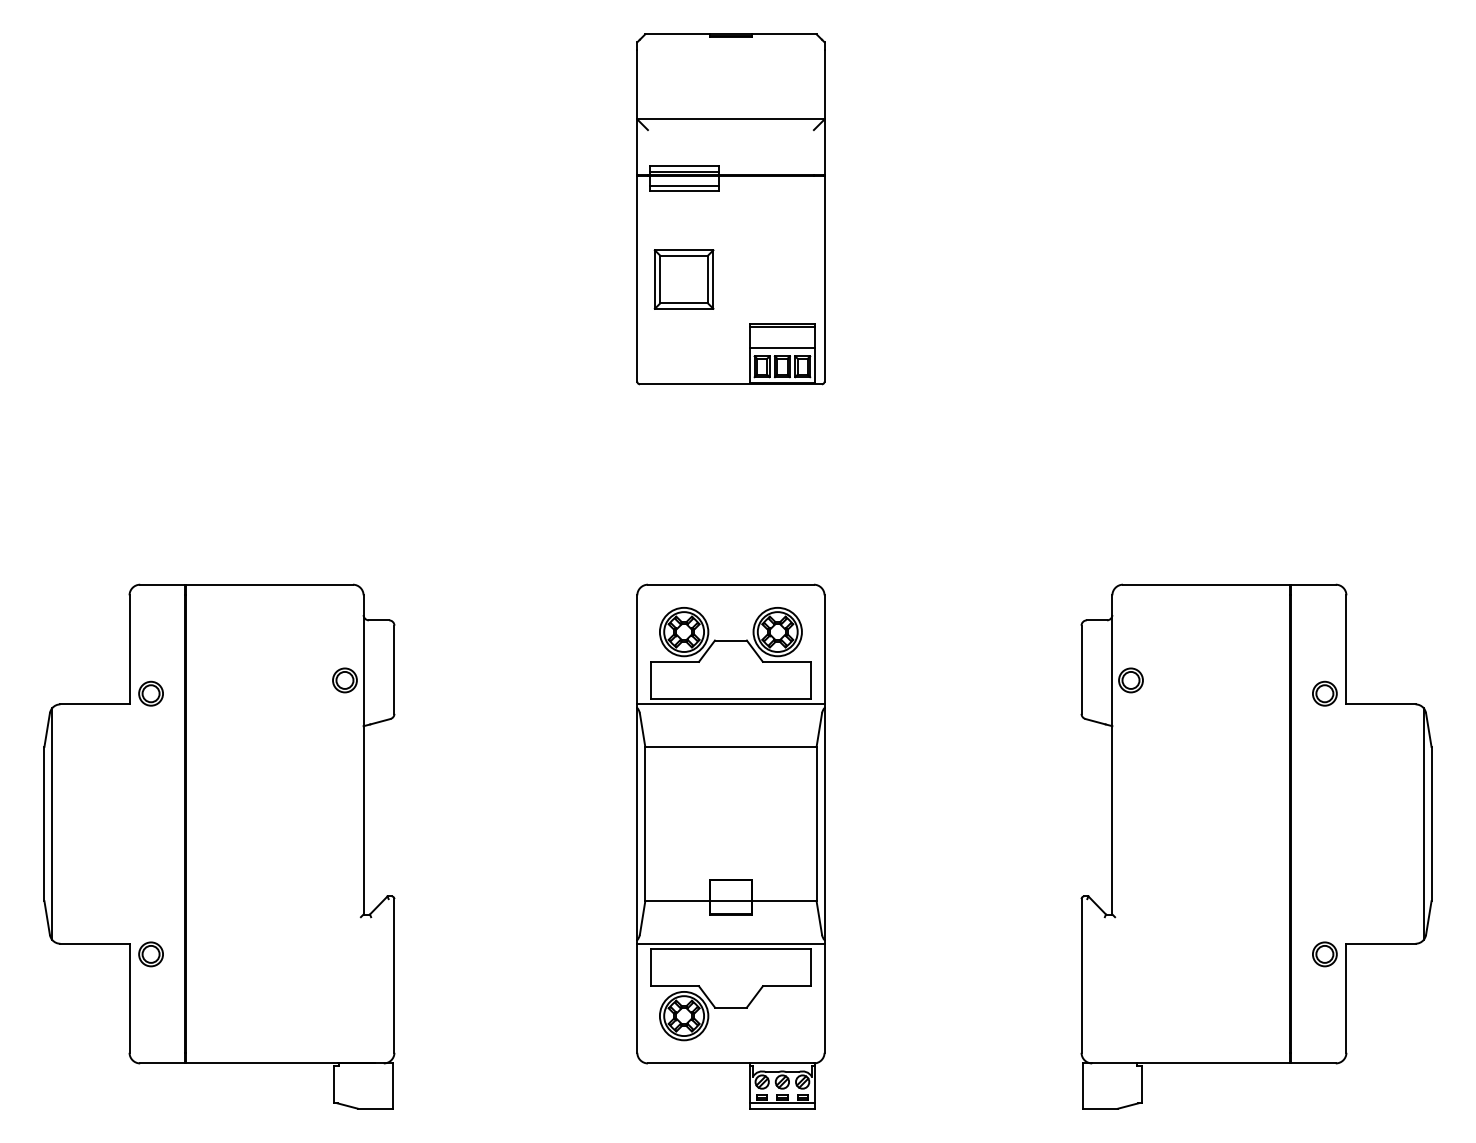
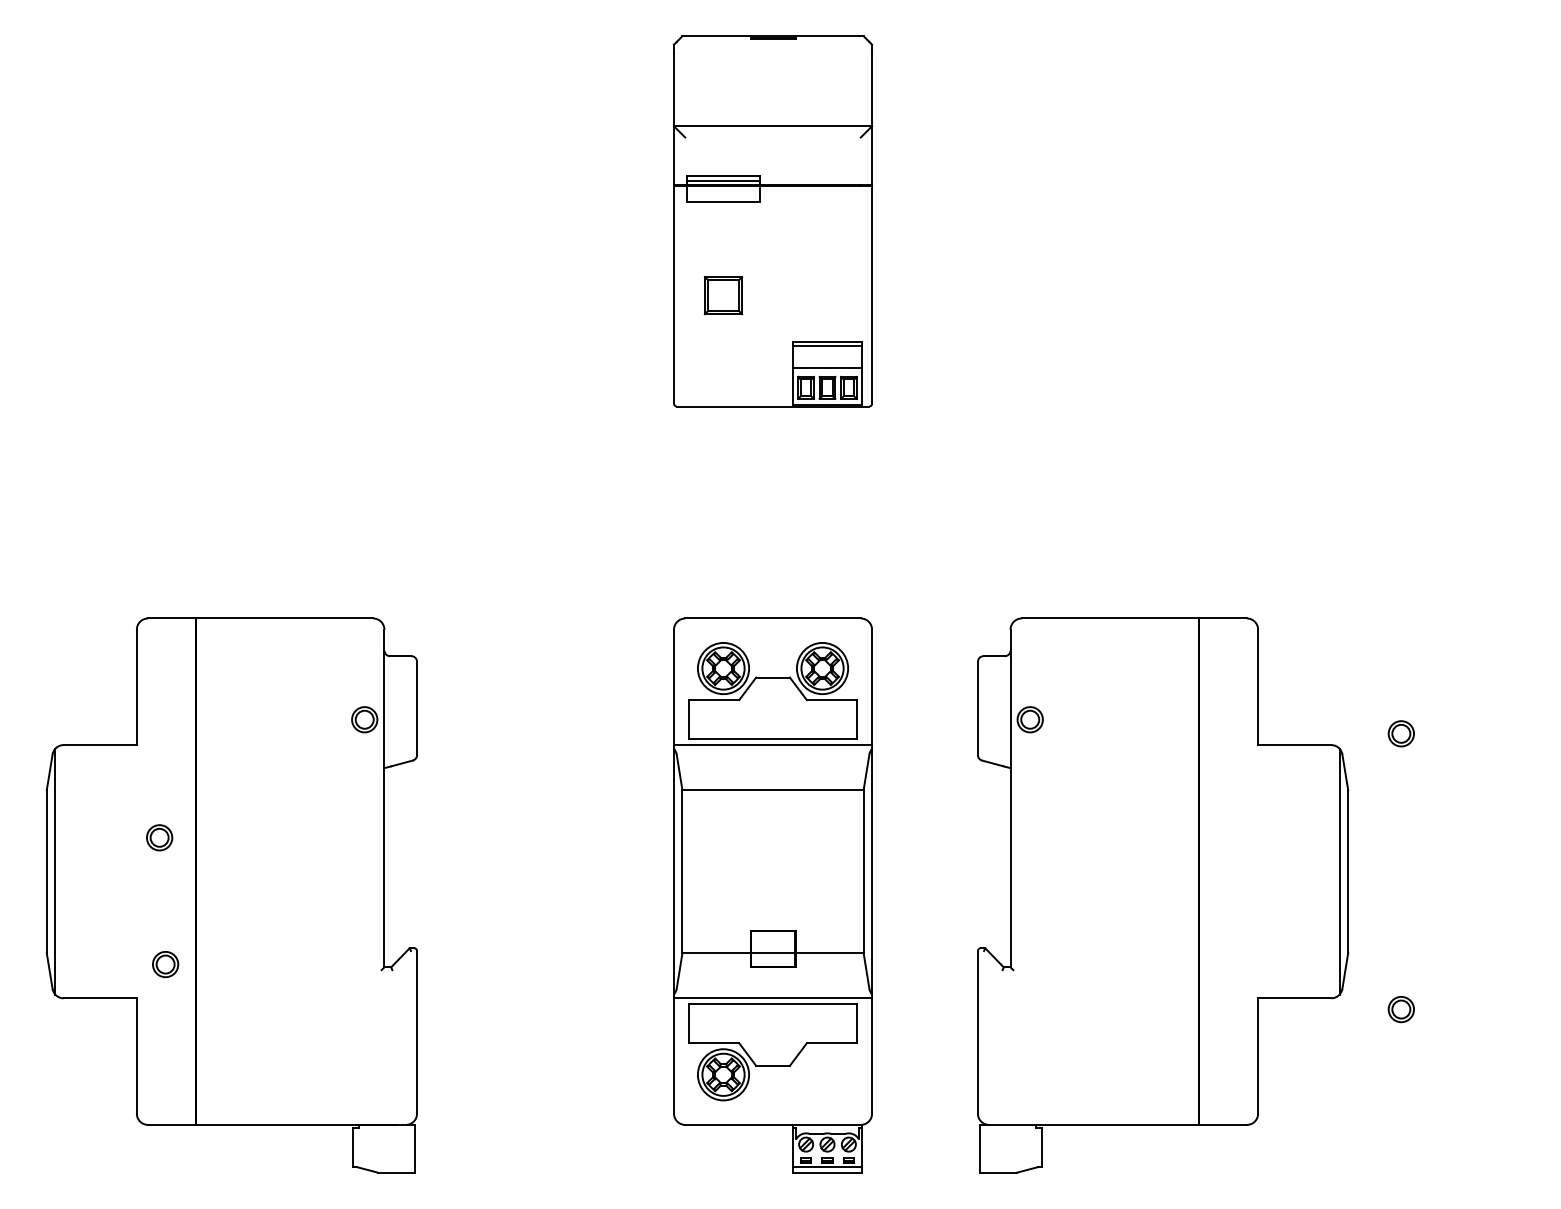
line: (684, 185) -> (723, 196), removed
part: (684, 279) -> (723, 295), size x0.6
part: (150, 693) -> (159, 837), moved
part: (1256, 846) -> (1163, 895), moved
part: (150, 954) -> (165, 964), moved

